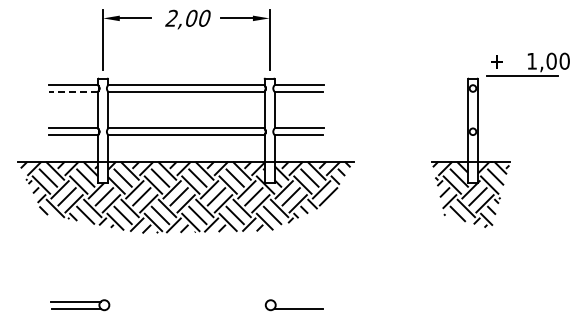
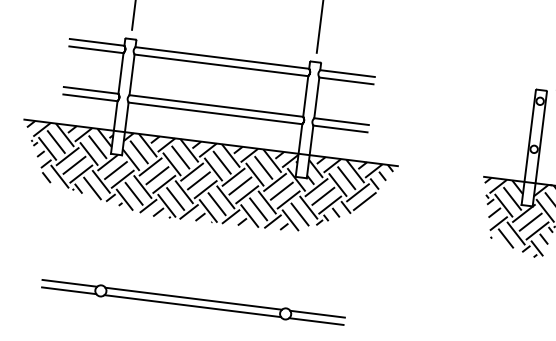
line: (73, 91) -> (96, 49), dashed -> solid
line: (187, 301) -> (193, 298), added
line: (298, 301) -> (316, 313), added
line: (187, 308) -> (192, 306), added

